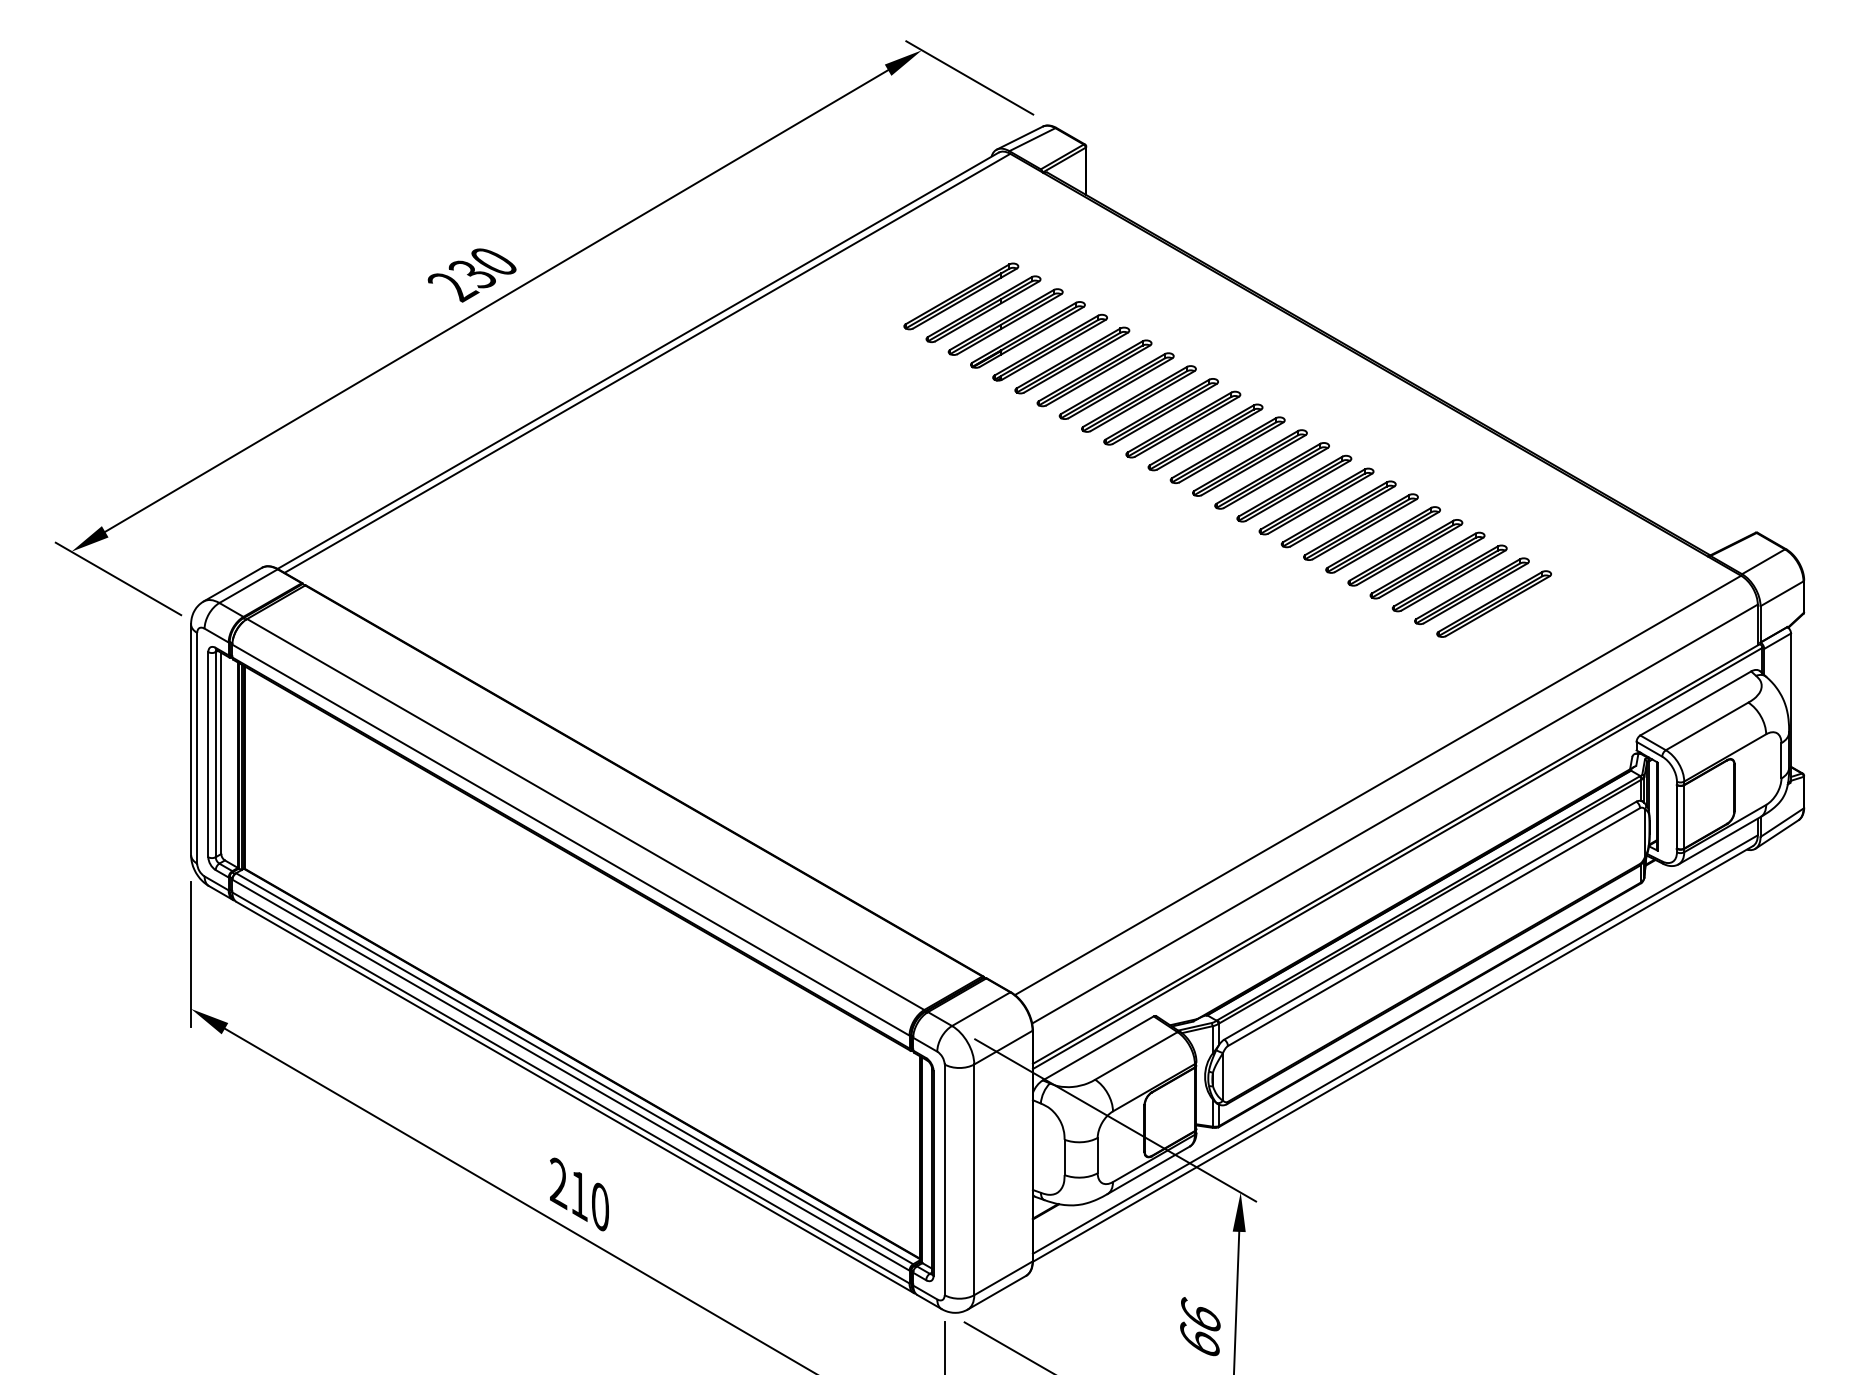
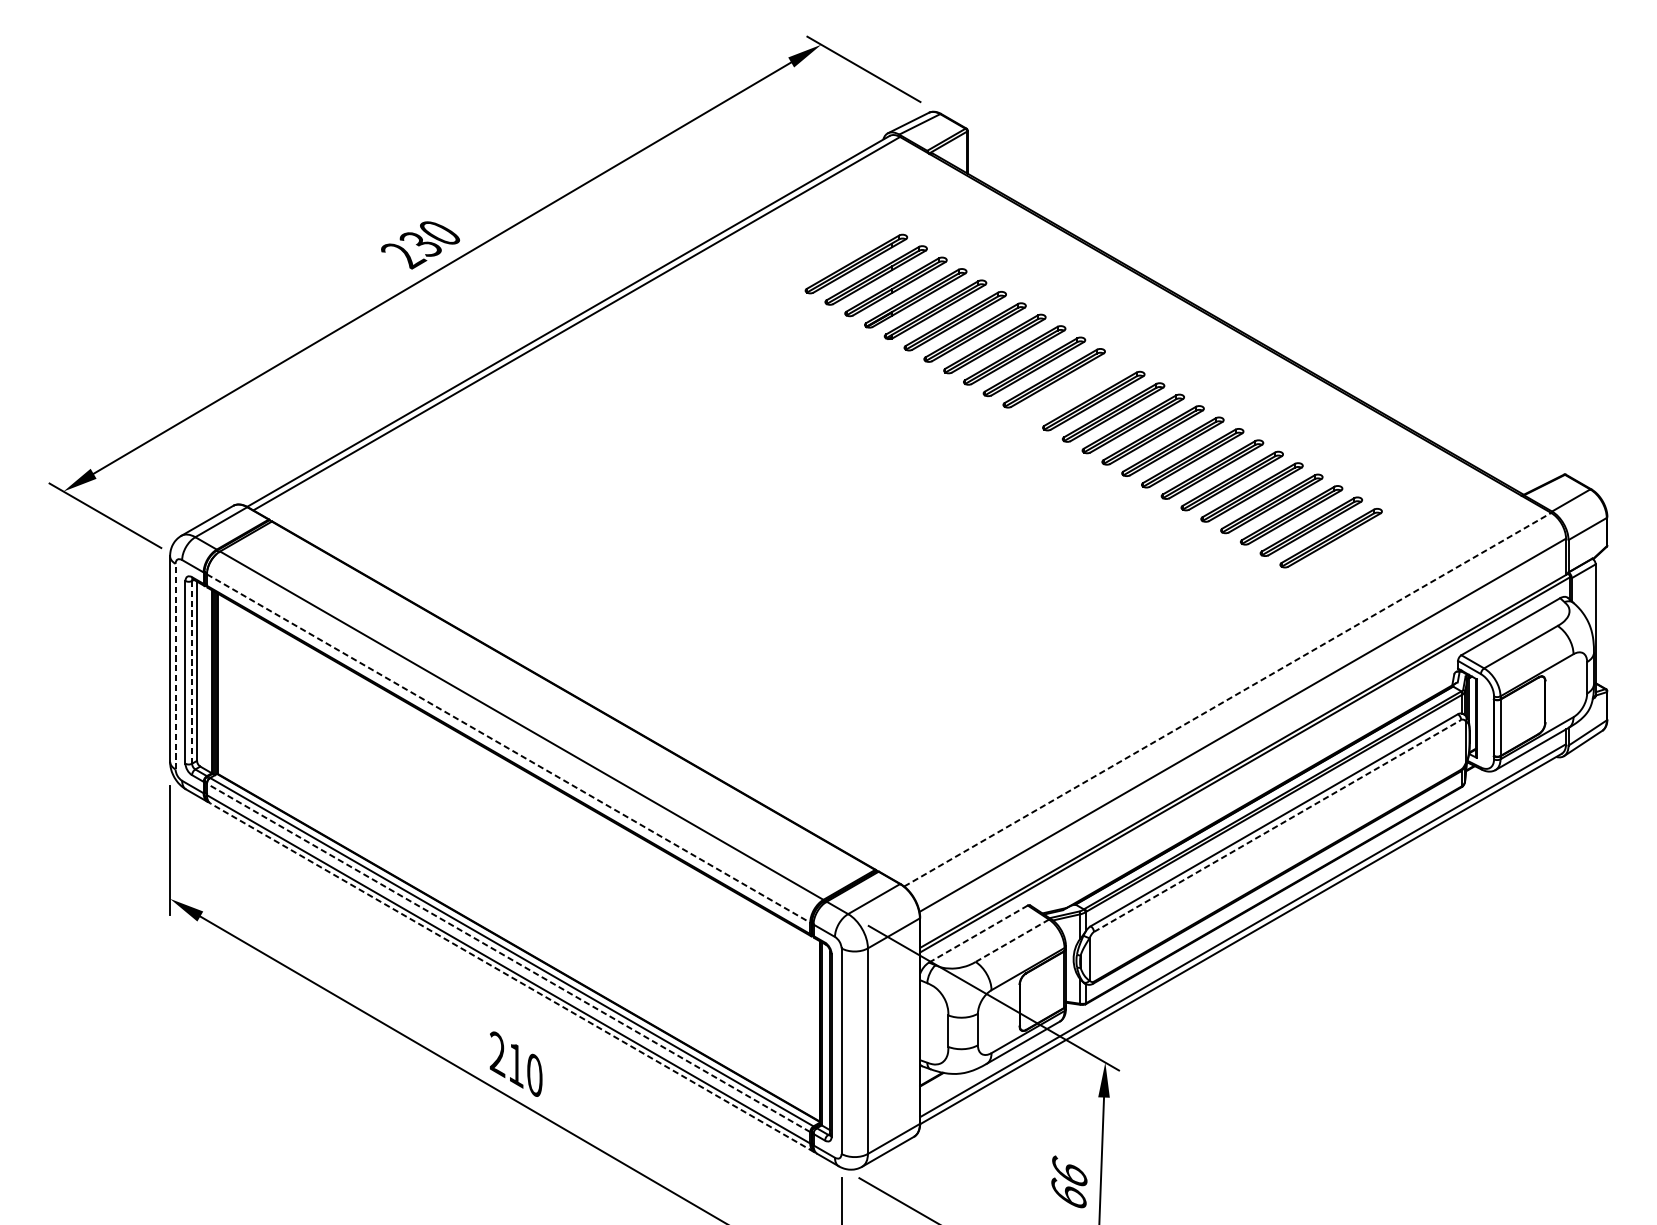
part: (1205, 437) -> (1073, 389), removed
line: (197, 747) -> (175, 665), solid -> dashed
line: (215, 754) -> (191, 672), solid -> dashed
line: (1378, 785) -> (1228, 699), solid -> dashed
line: (570, 840) -> (508, 748), solid -> dashed
line: (1434, 927) -> (1278, 826), solid -> dashed
line: (1098, 1048) -> (978, 934), solid -> dashed
line: (1136, 1055) -> (1012, 940), solid -> dashed
line: (570, 1075) -> (508, 958), solid -> dashed
line: (575, 1097) -> (512, 977), solid -> dashed

